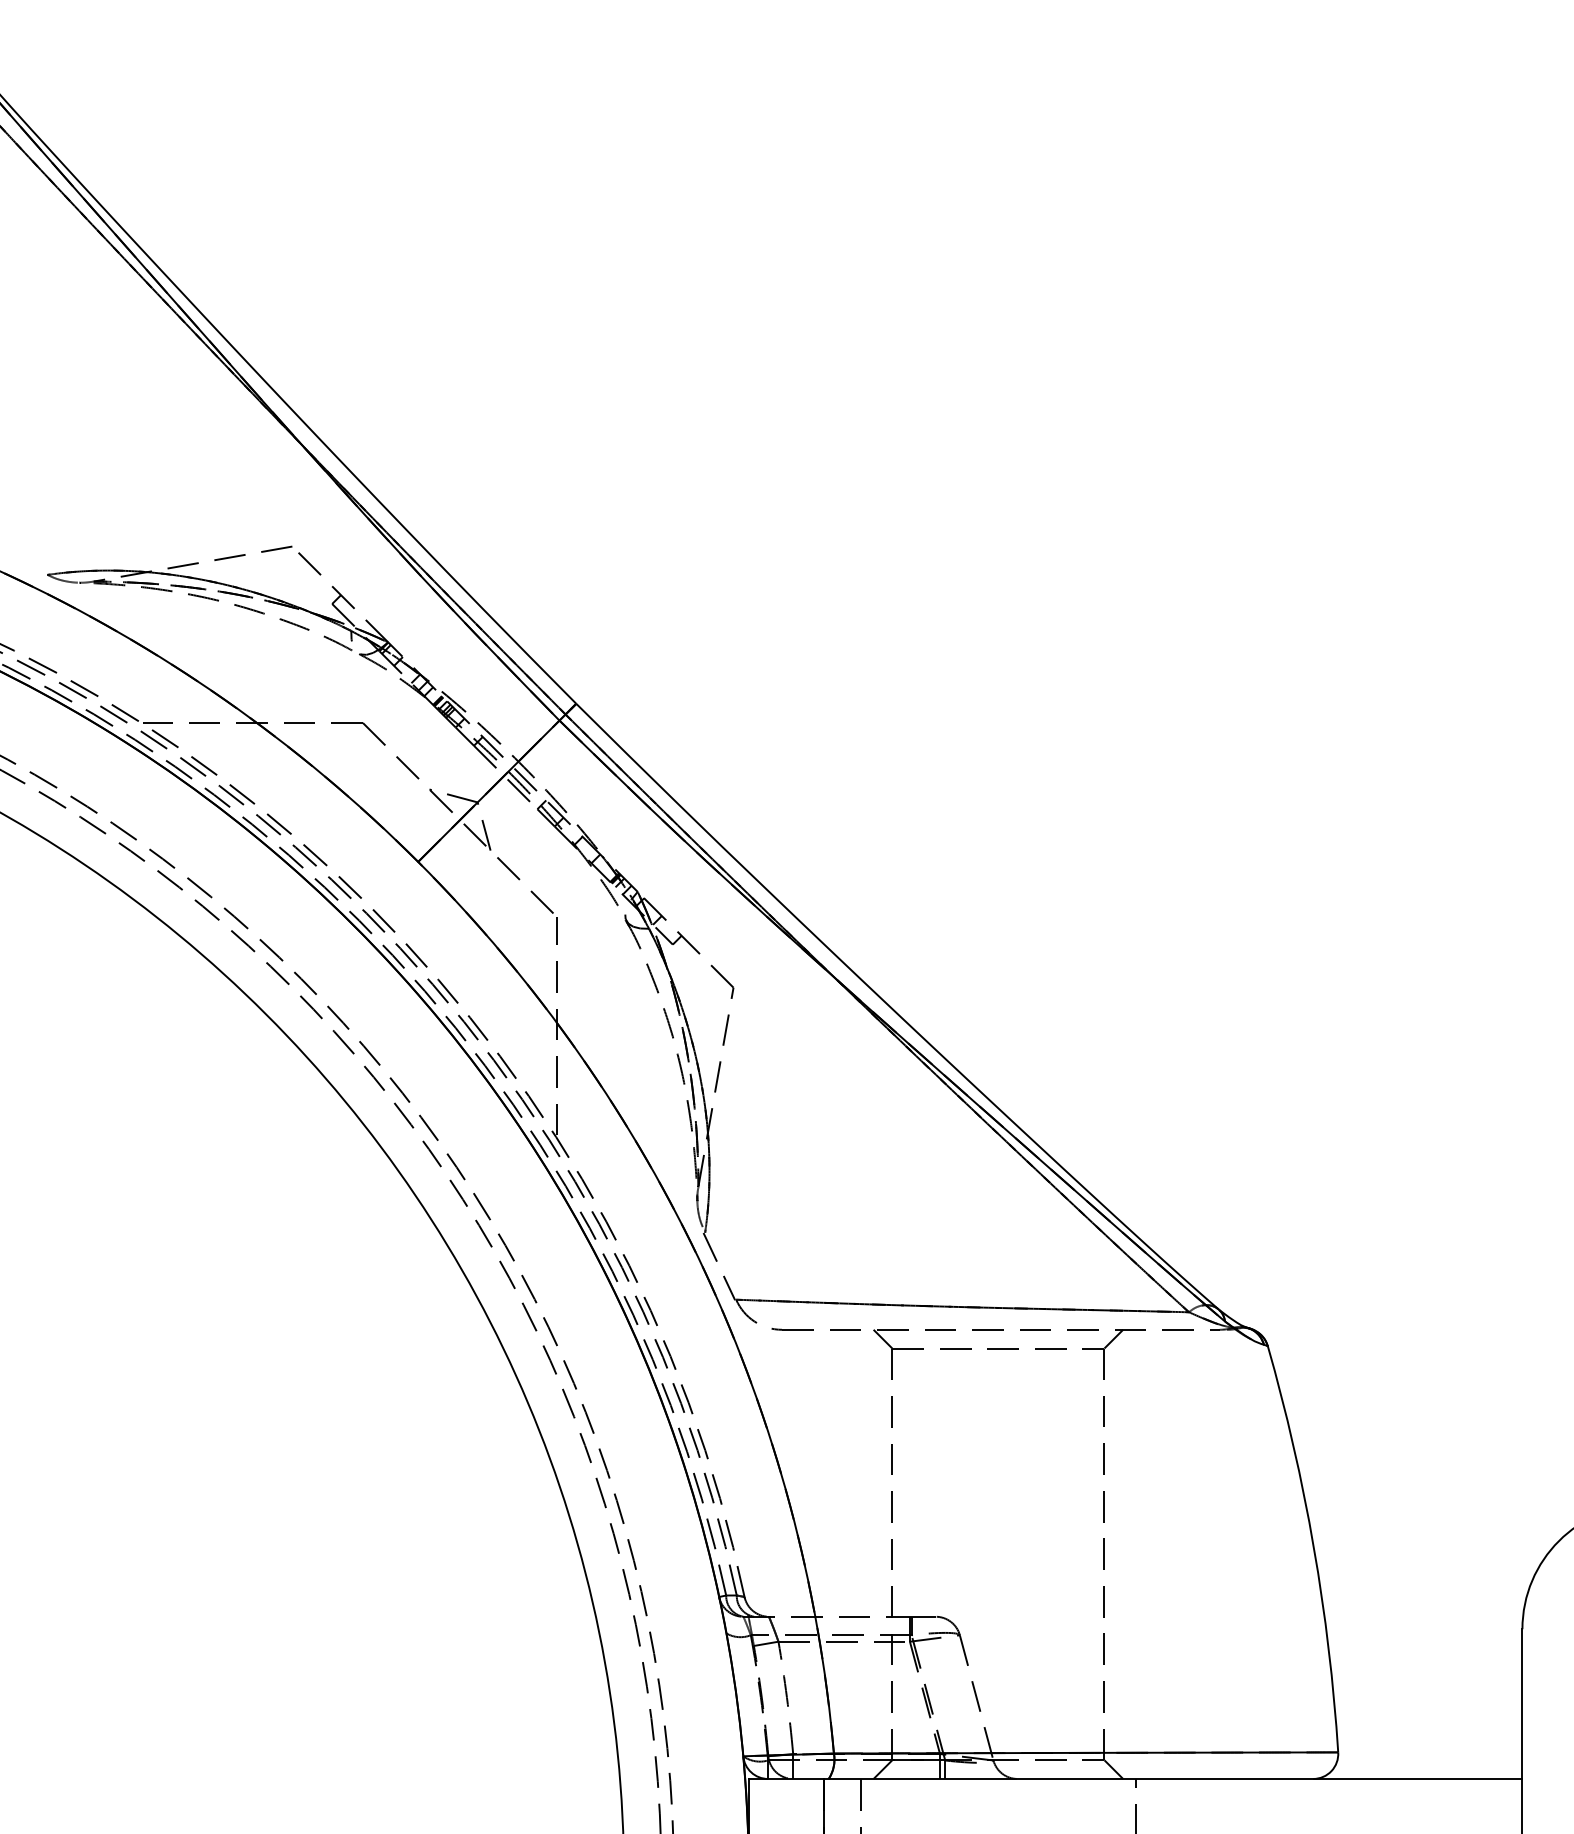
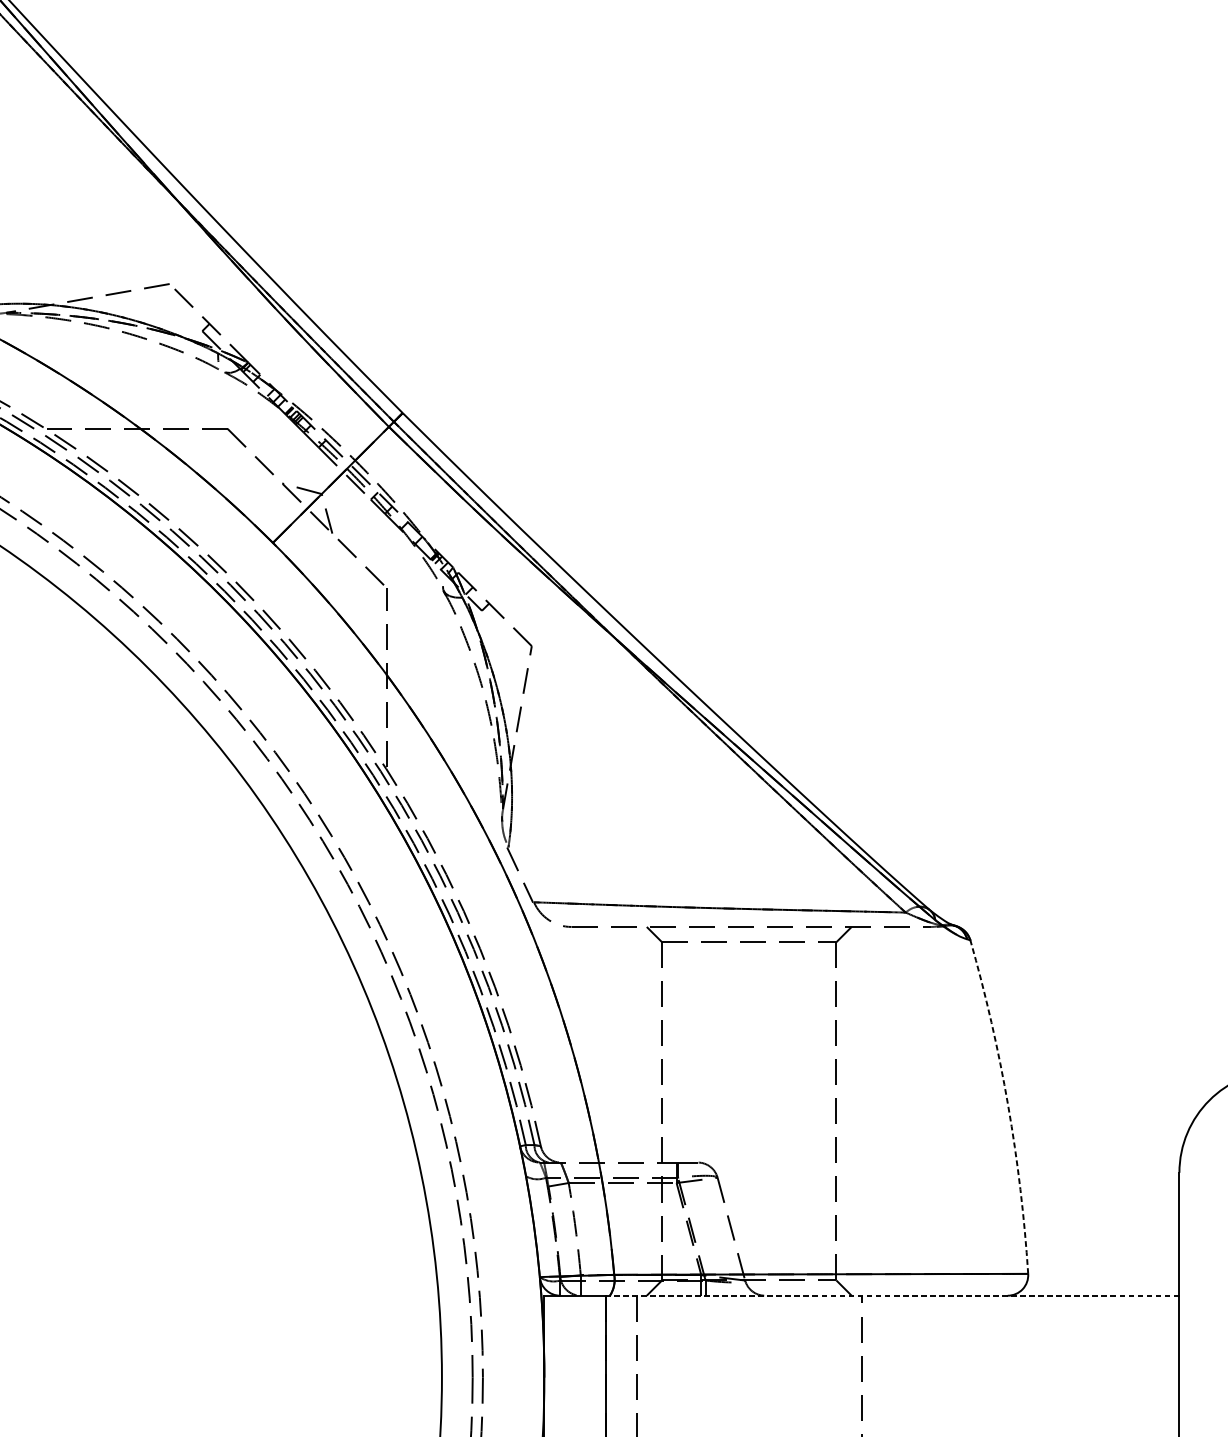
arc: (1313, 1547) -> (1007, 1105), solid -> dashed
line: (1172, 1778) -> (892, 1295), solid -> dashed

